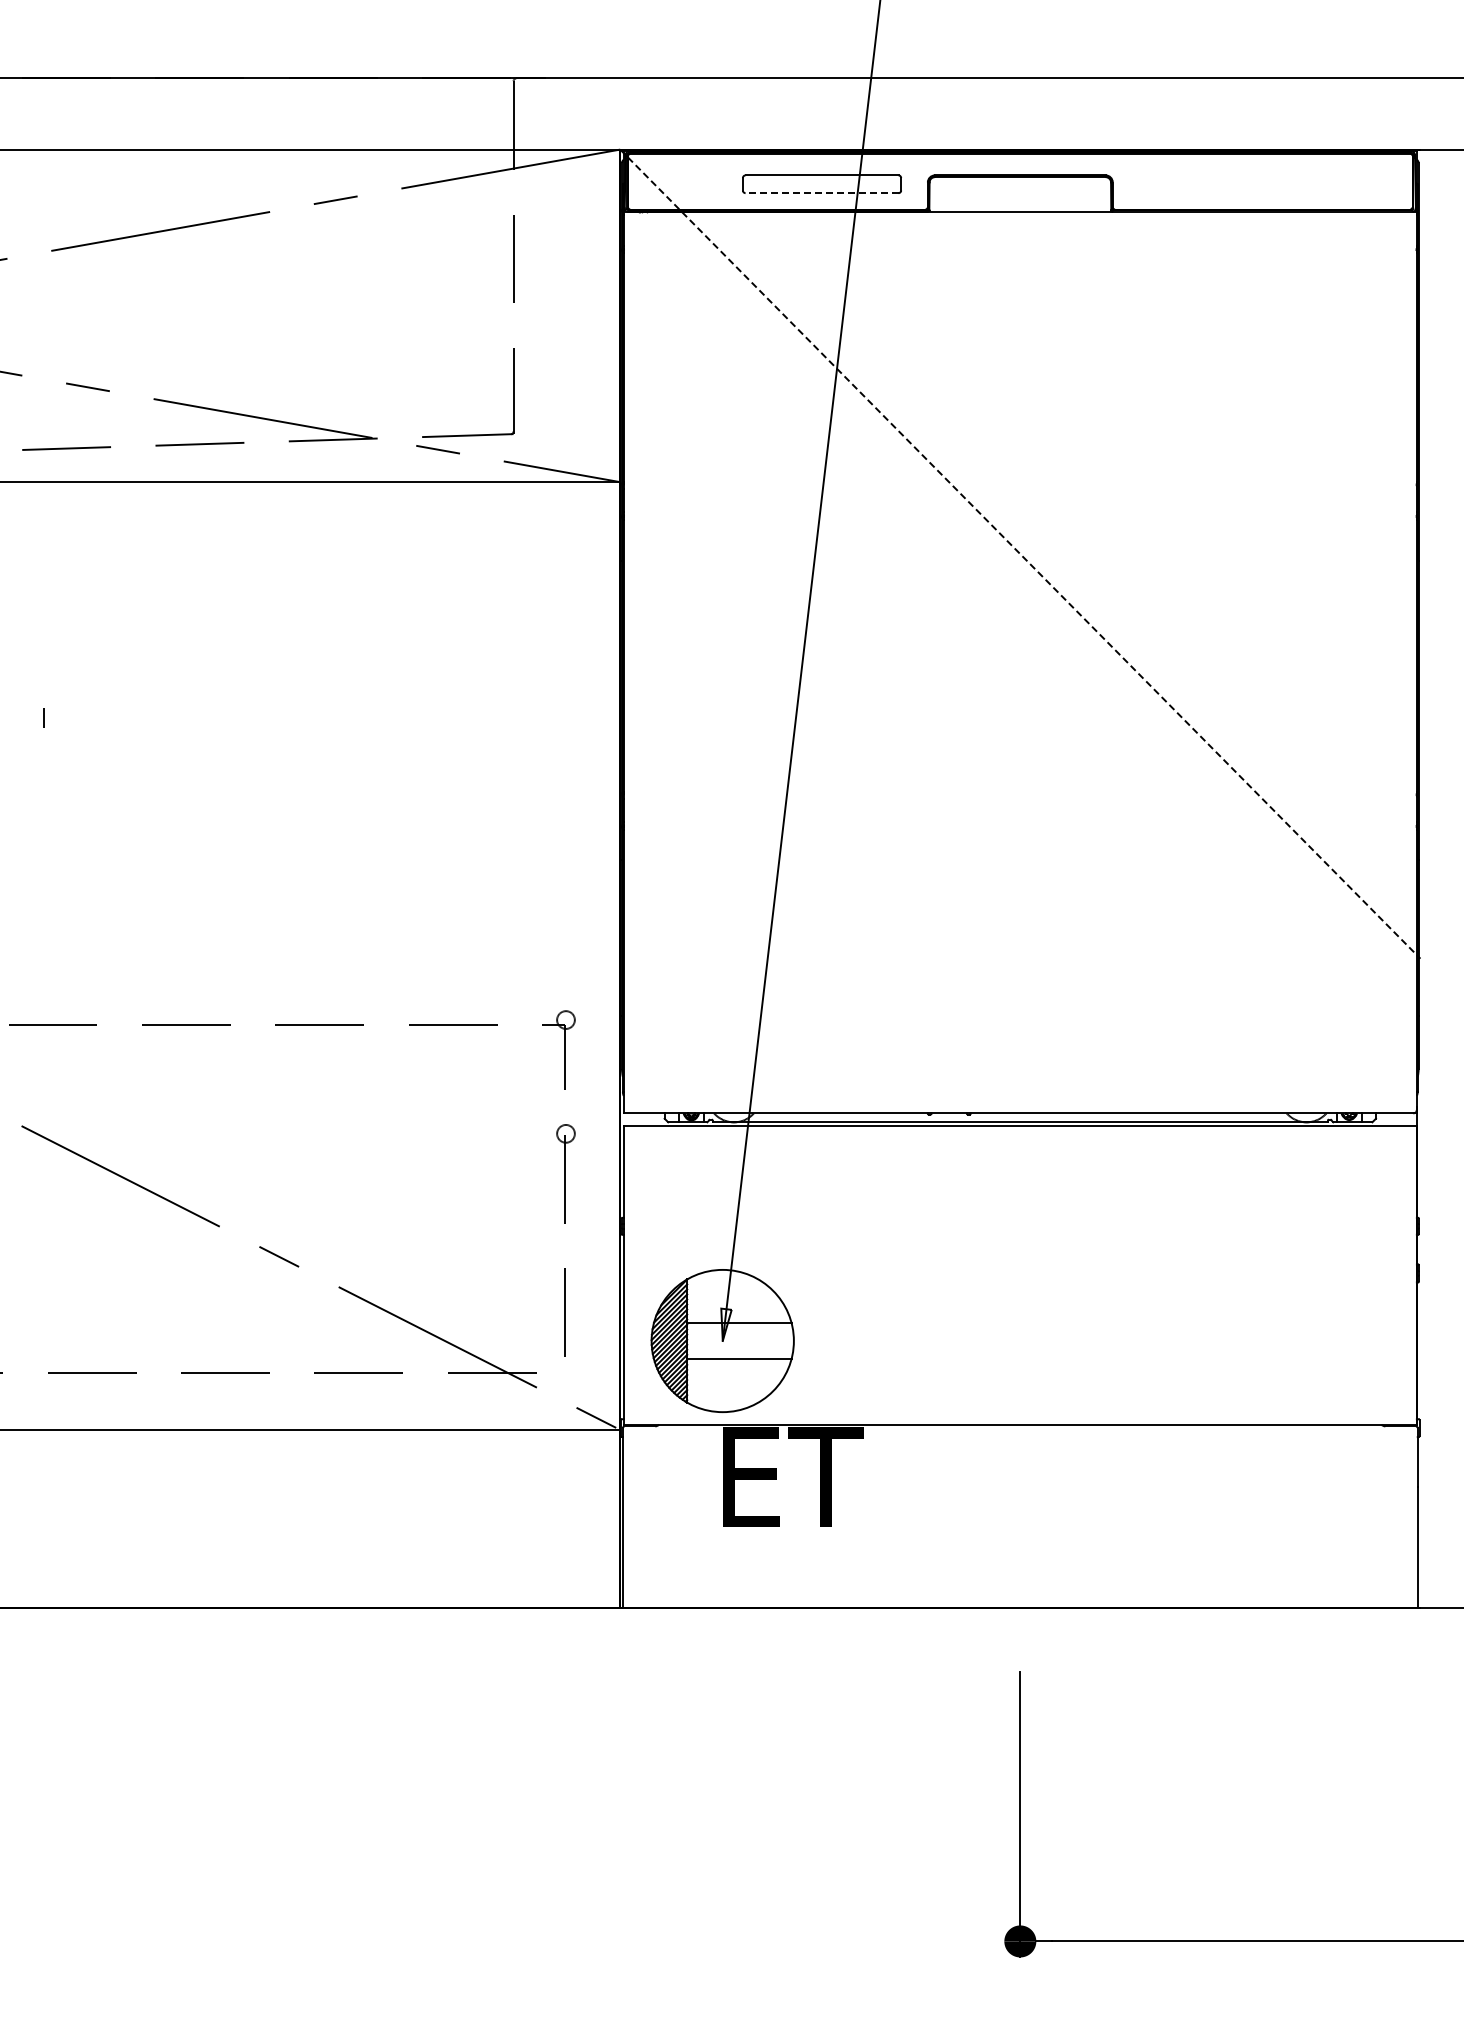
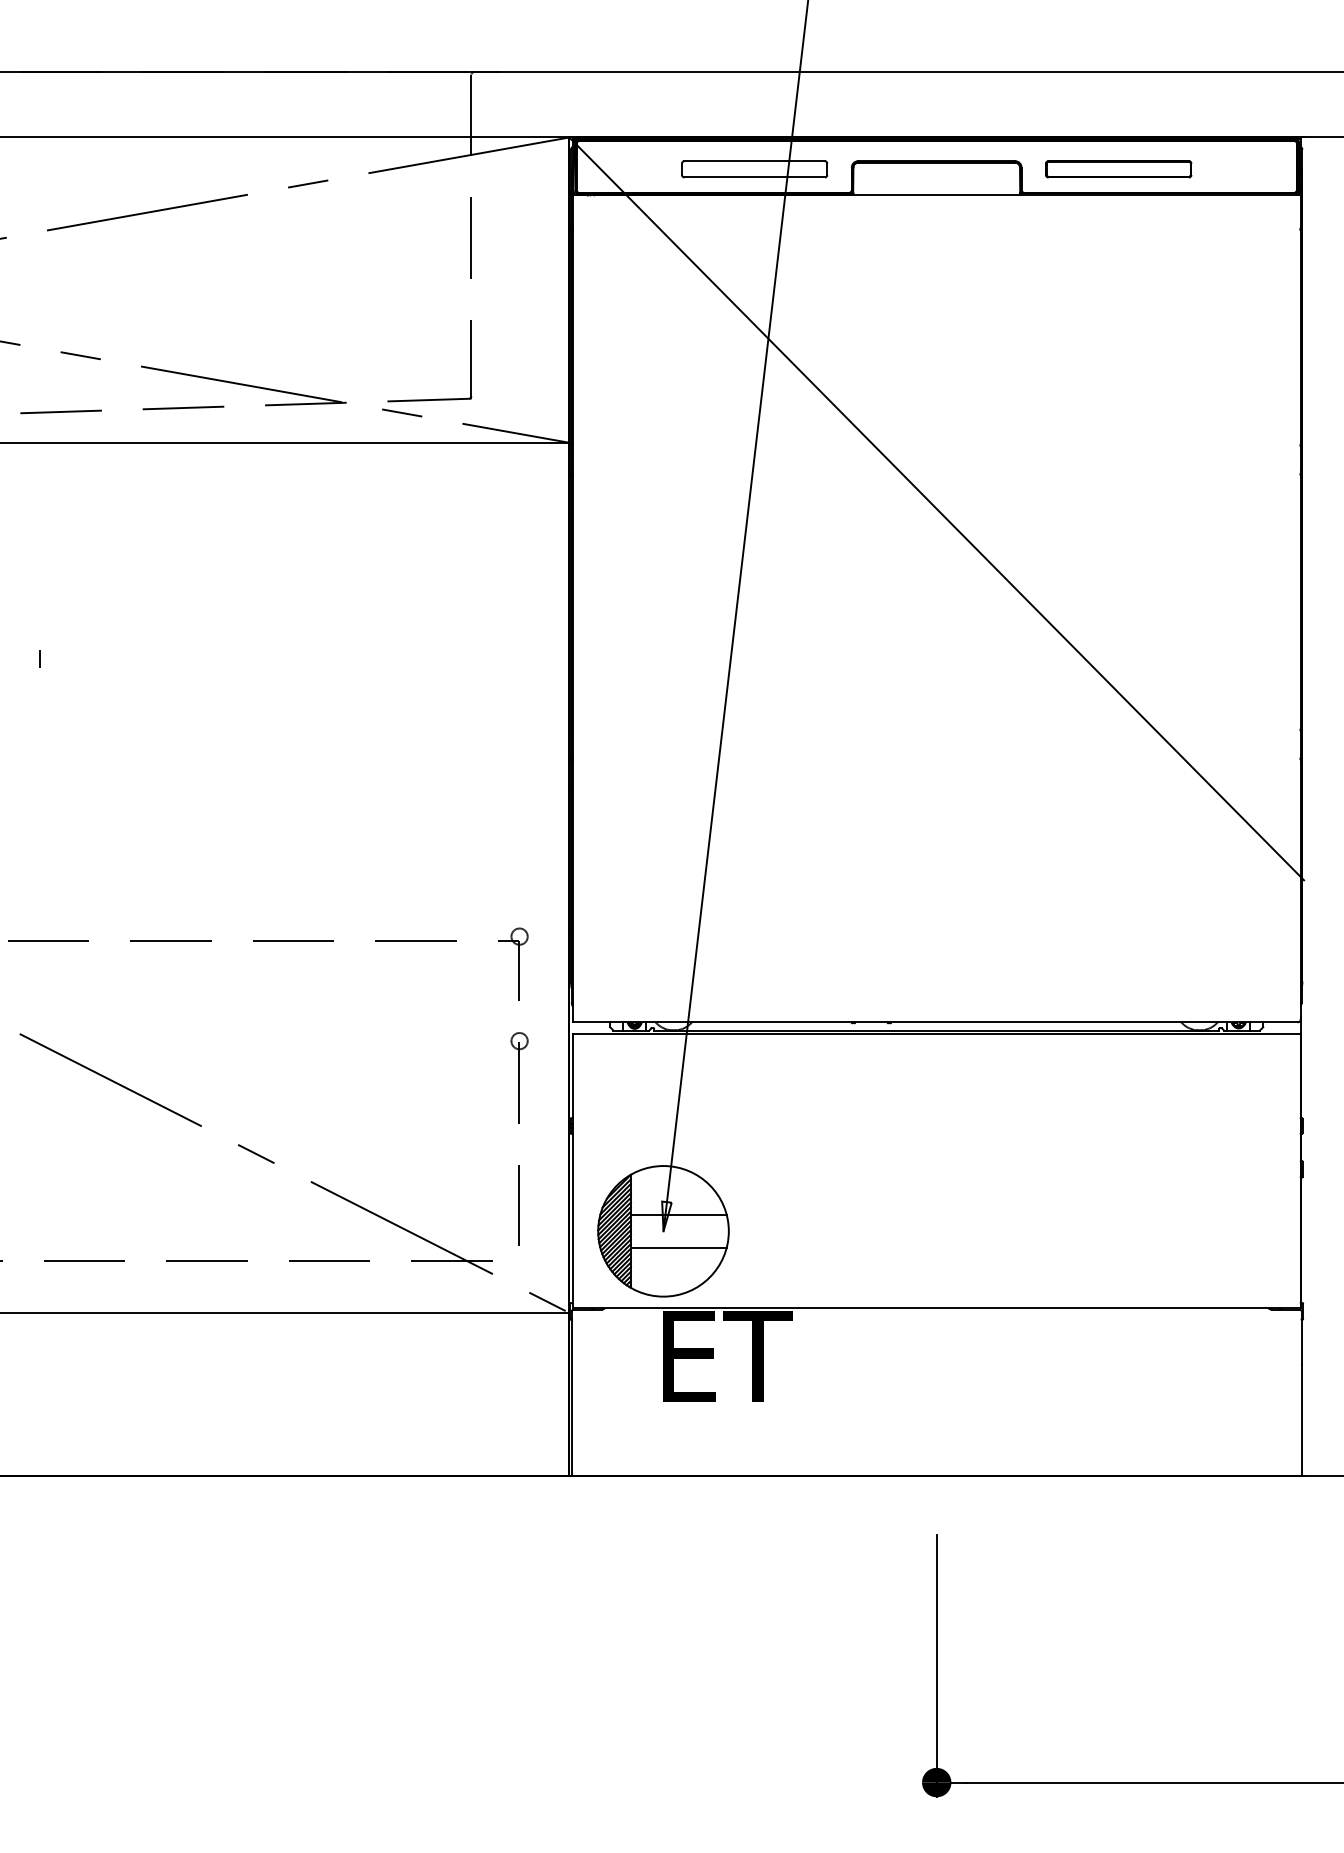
part: (1218, 183) -> (1118, 168), added
line: (821, 193) -> (754, 177), dashed -> solid
line: (1020, 554) -> (936, 509), dashed -> solid

